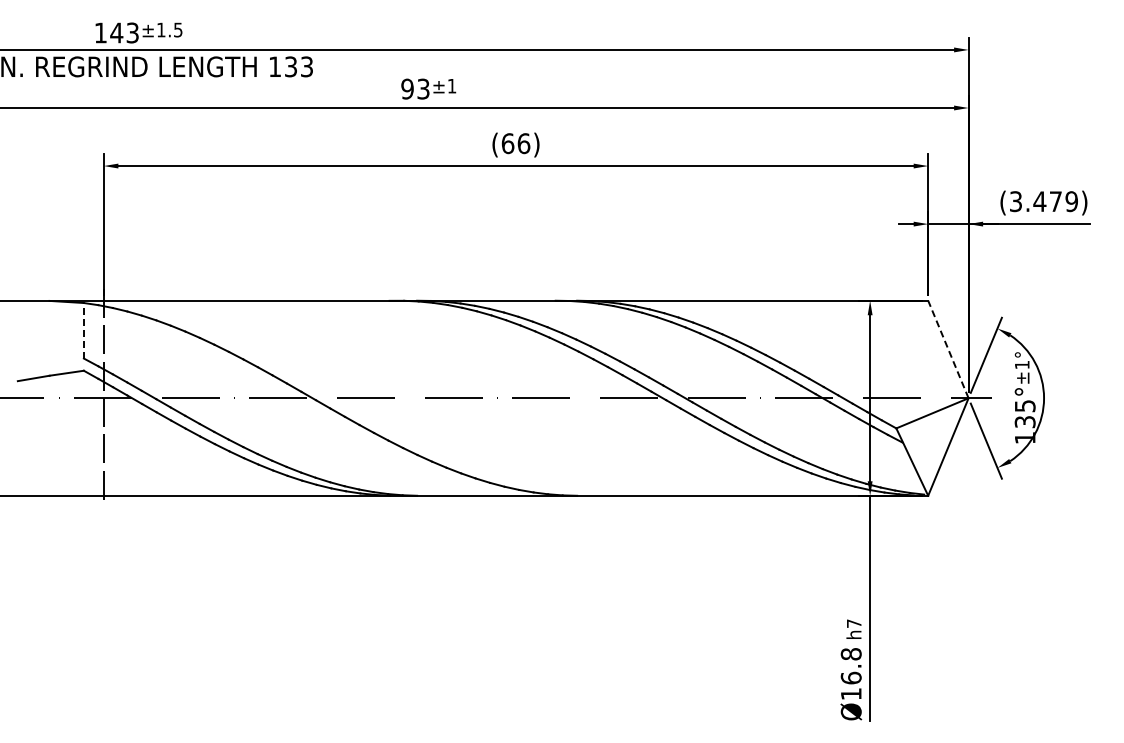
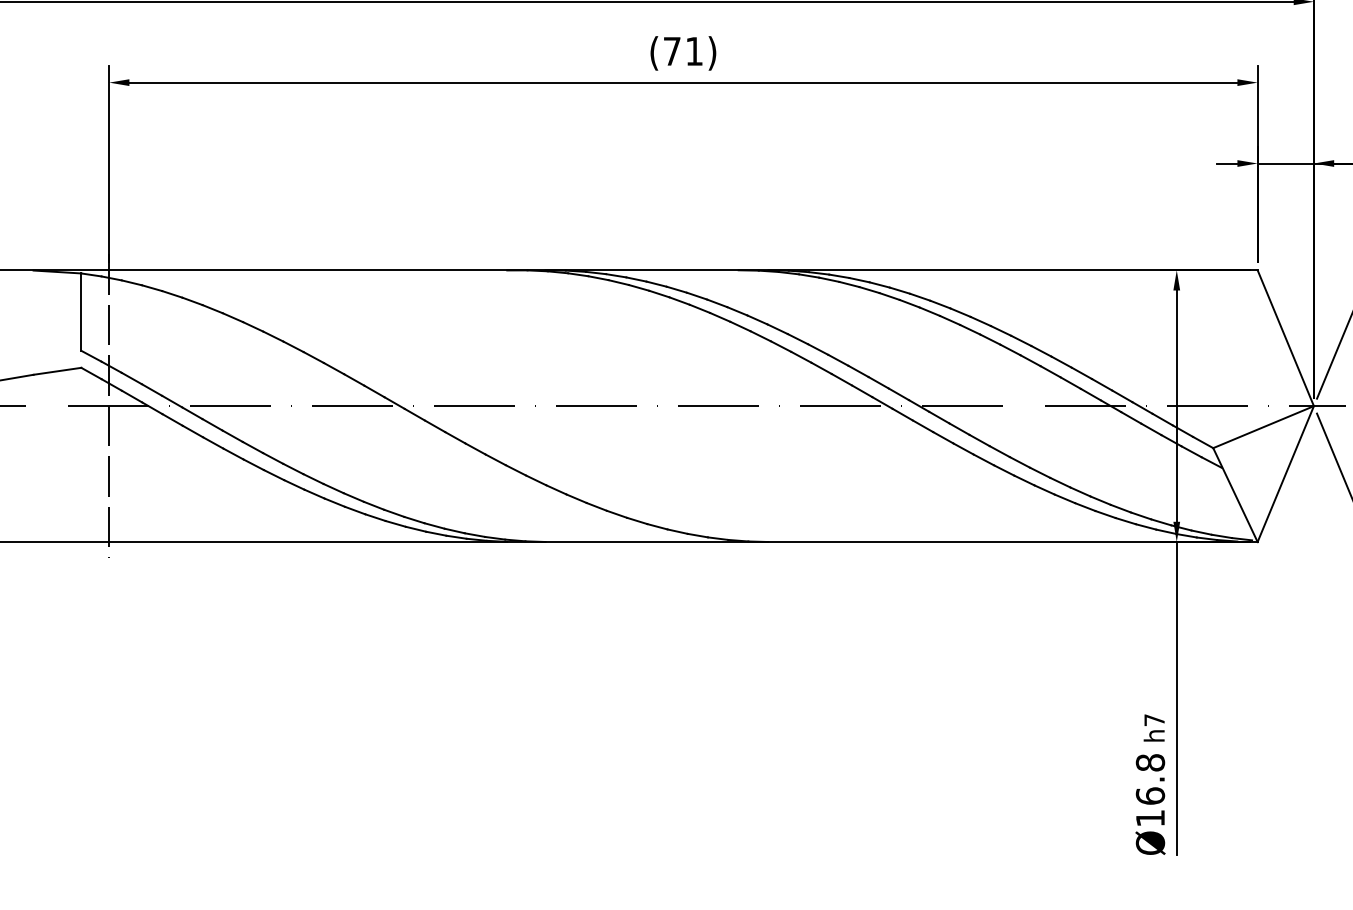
text: (515, 143) -> (682, 51), (66) -> (71)
line: (83, 330) -> (80, 311), dashed -> solid
line: (948, 349) -> (1285, 338), dashed -> solid

